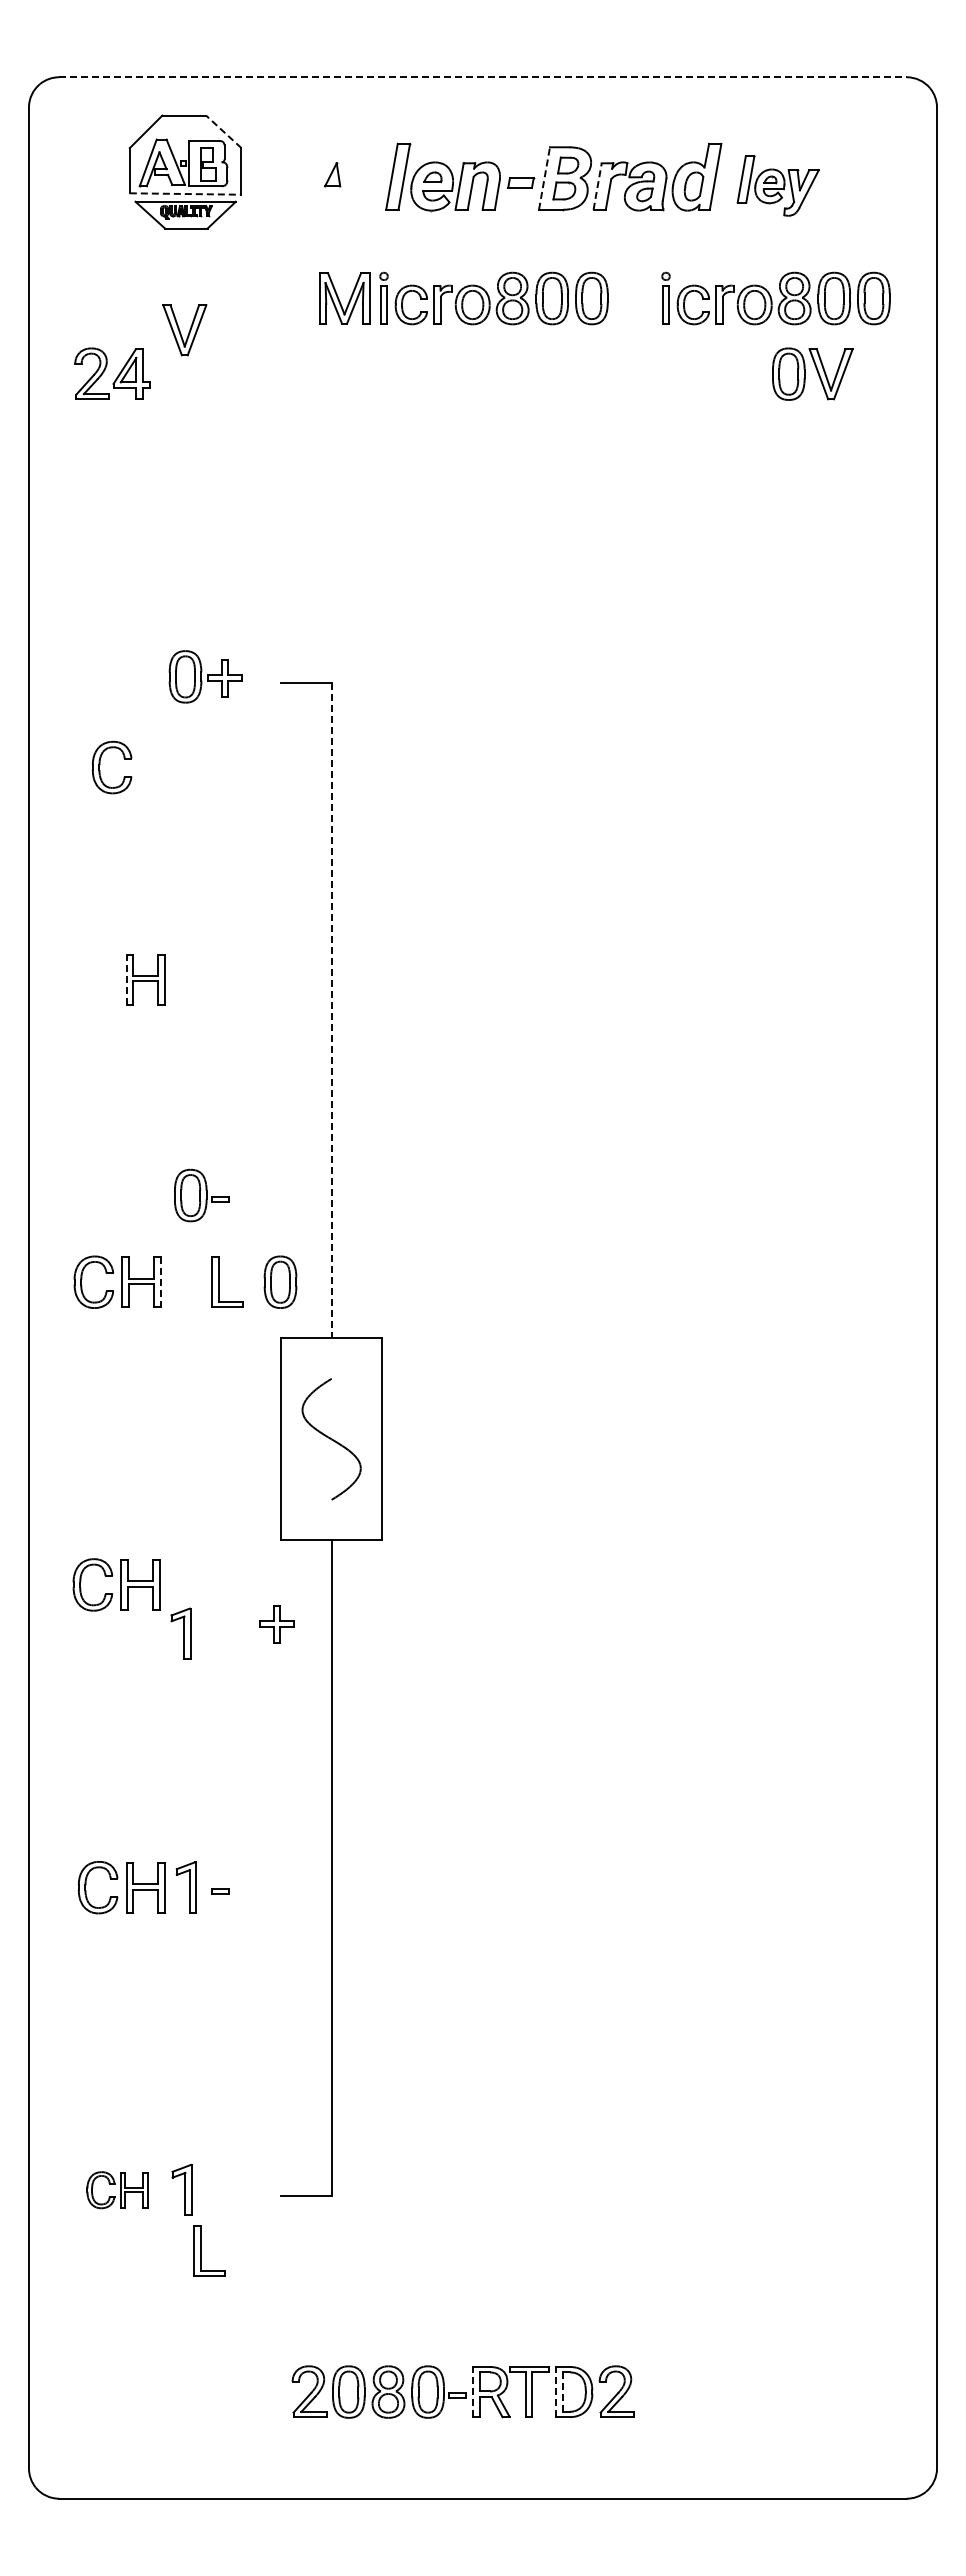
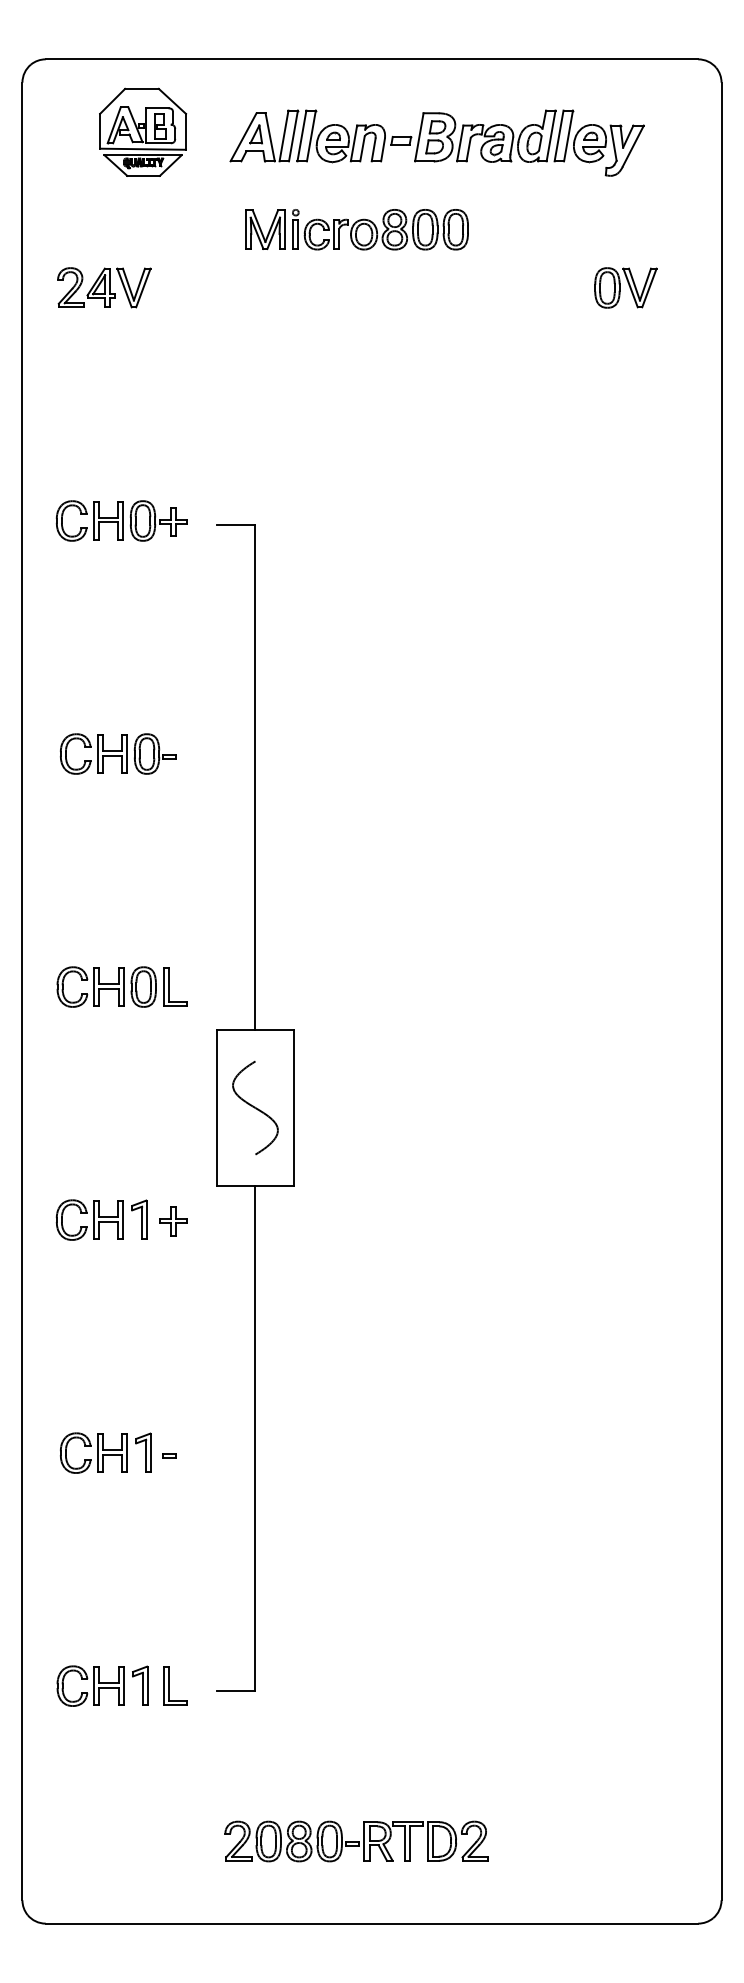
line: (482, 77) -> (371, 59), dashed -> solid
line: (223, 131) -> (172, 101), dashed -> solid
part: (343, 176) -> (264, 135), added
line: (544, 178) -> (419, 137), dashed -> solid
part: (778, 185) -> (599, 142), size x1.43
line: (597, 186) -> (460, 143), dashed -> solid
line: (185, 194) -> (142, 149), dashed -> solid
part: (775, 298) -> (597, 229), removed
part: (184, 330) -> (133, 288), moved
part: (116, 676) -> (89, 520), added
part: (100, 765) -> (66, 752), moved
line: (126, 979) -> (97, 753), dashed -> solid
line: (331, 1010) -> (255, 777), dashed -> solid
part: (201, 1195) -> (155, 753), moved
part: (280, 1281) -> (143, 986), moved
line: (160, 1282) -> (123, 987), dashed -> solid
part: (276, 1624) -> (172, 1221), moved
part: (180, 1633) -> (139, 1219), moved
part: (117, 2189) -> (90, 1685), size x1.43
part: (201, 2250) -> (169, 1685), moved
line: (473, 2391) -> (364, 1841), dashed -> solid
line: (556, 2391) -> (428, 1841), dashed -> solid
line: (562, 2392) -> (433, 1841), dashed -> solid

